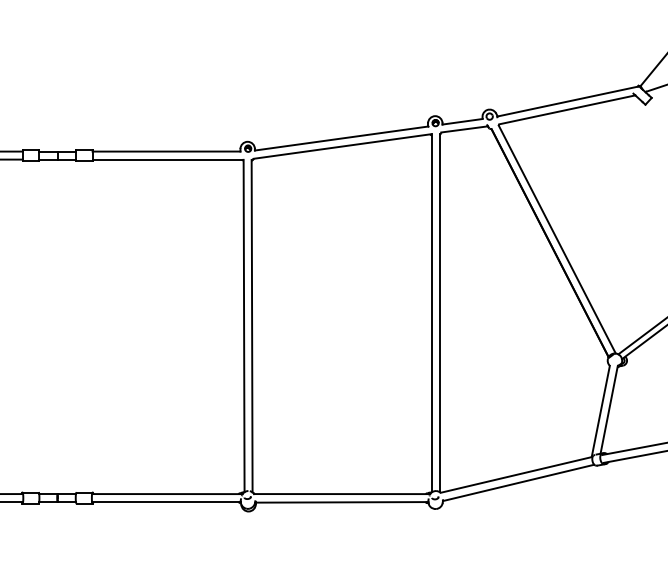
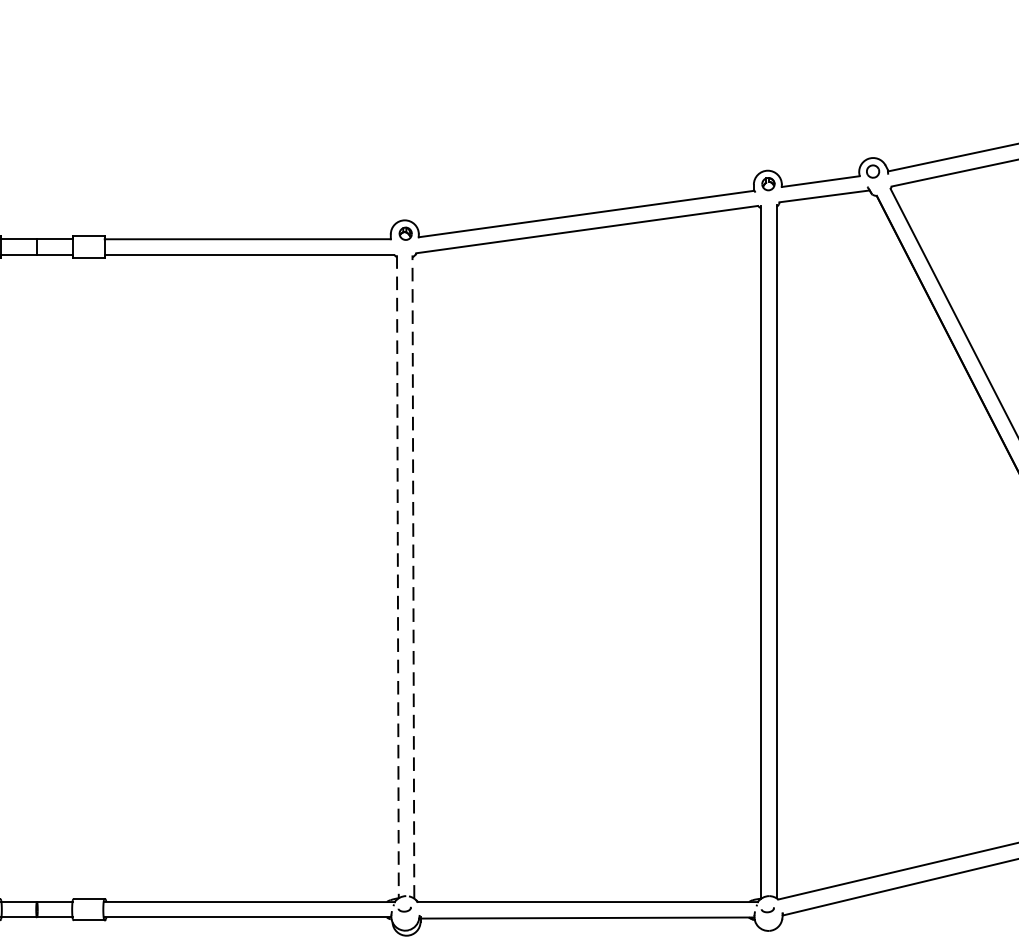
line: (252, 325) -> (414, 575), solid -> dashed
line: (244, 326) -> (398, 577), solid -> dashed

